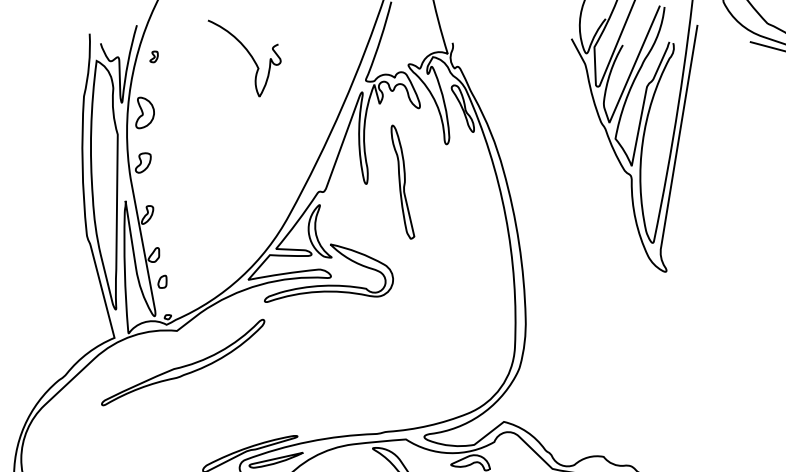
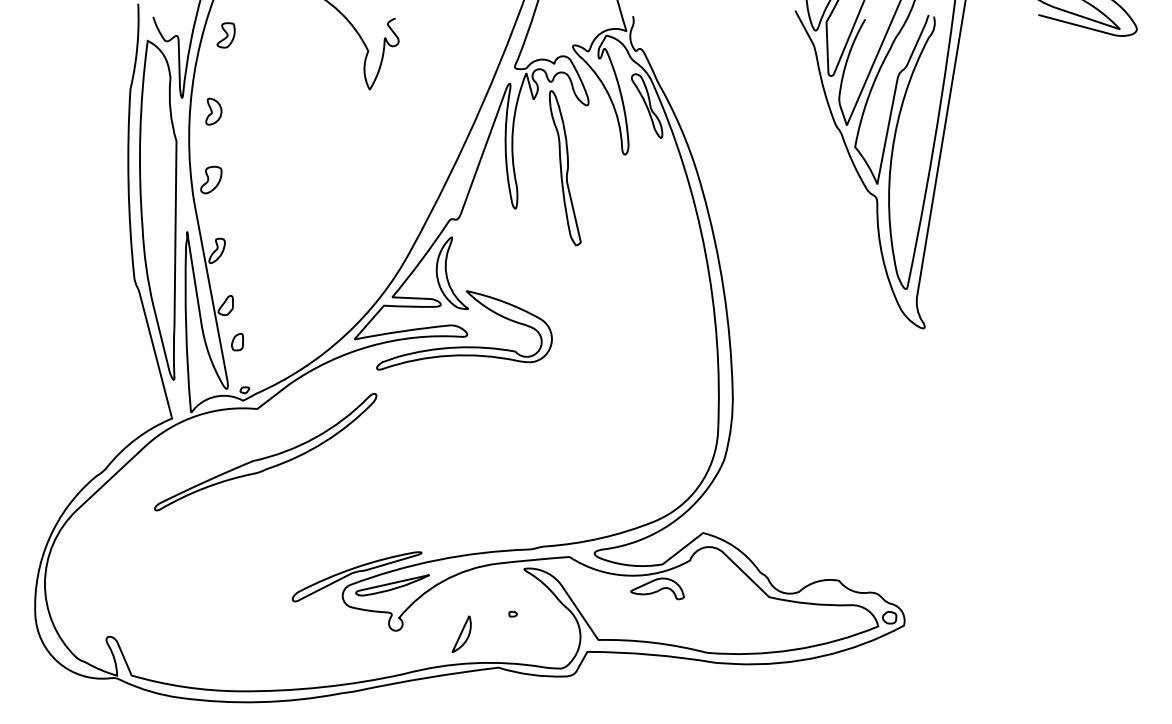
part: (153, 56) -> (225, 35), size x1.67
part: (144, 112) -> (213, 111), size x0.62
part: (403, 182) -> (565, 168), moved

